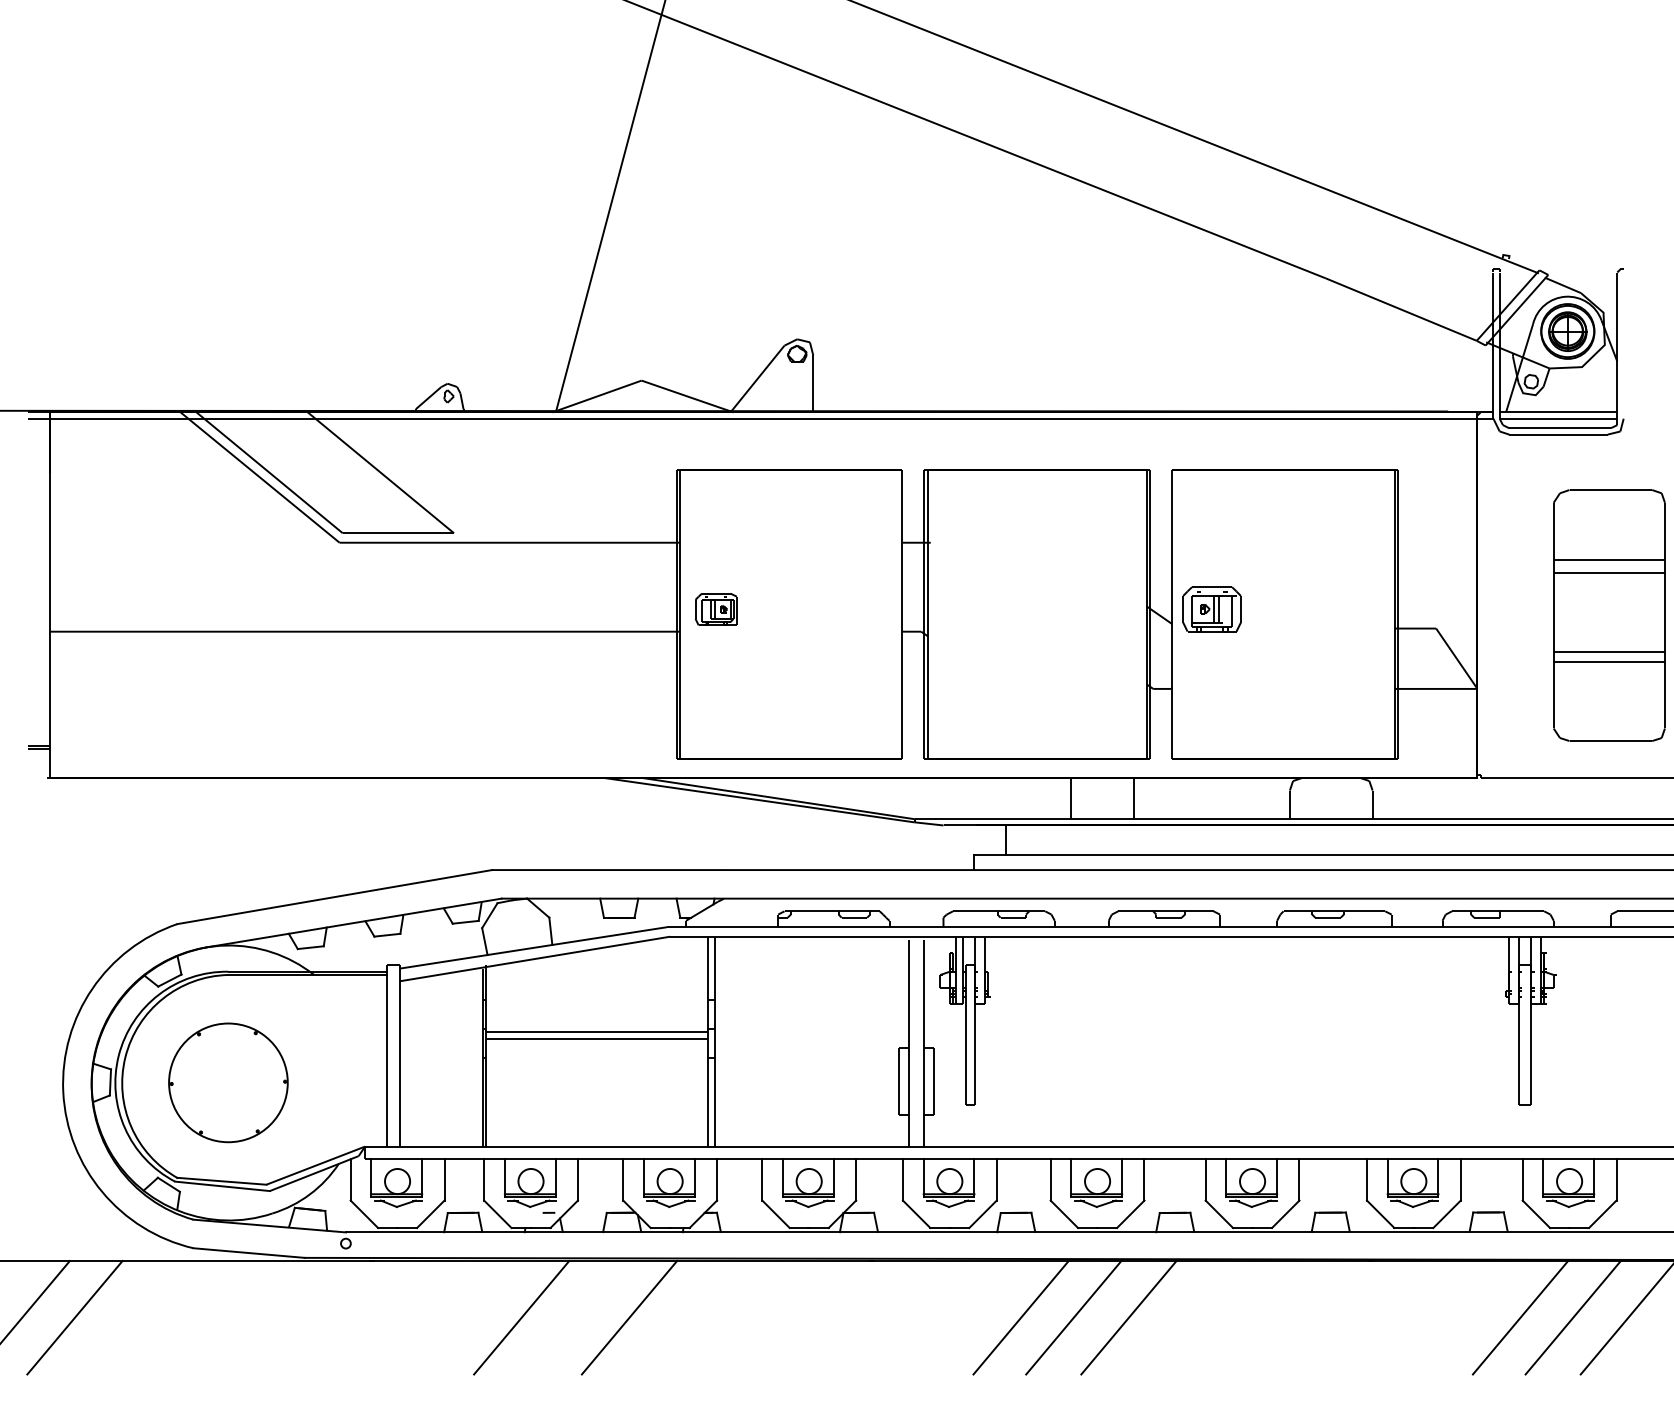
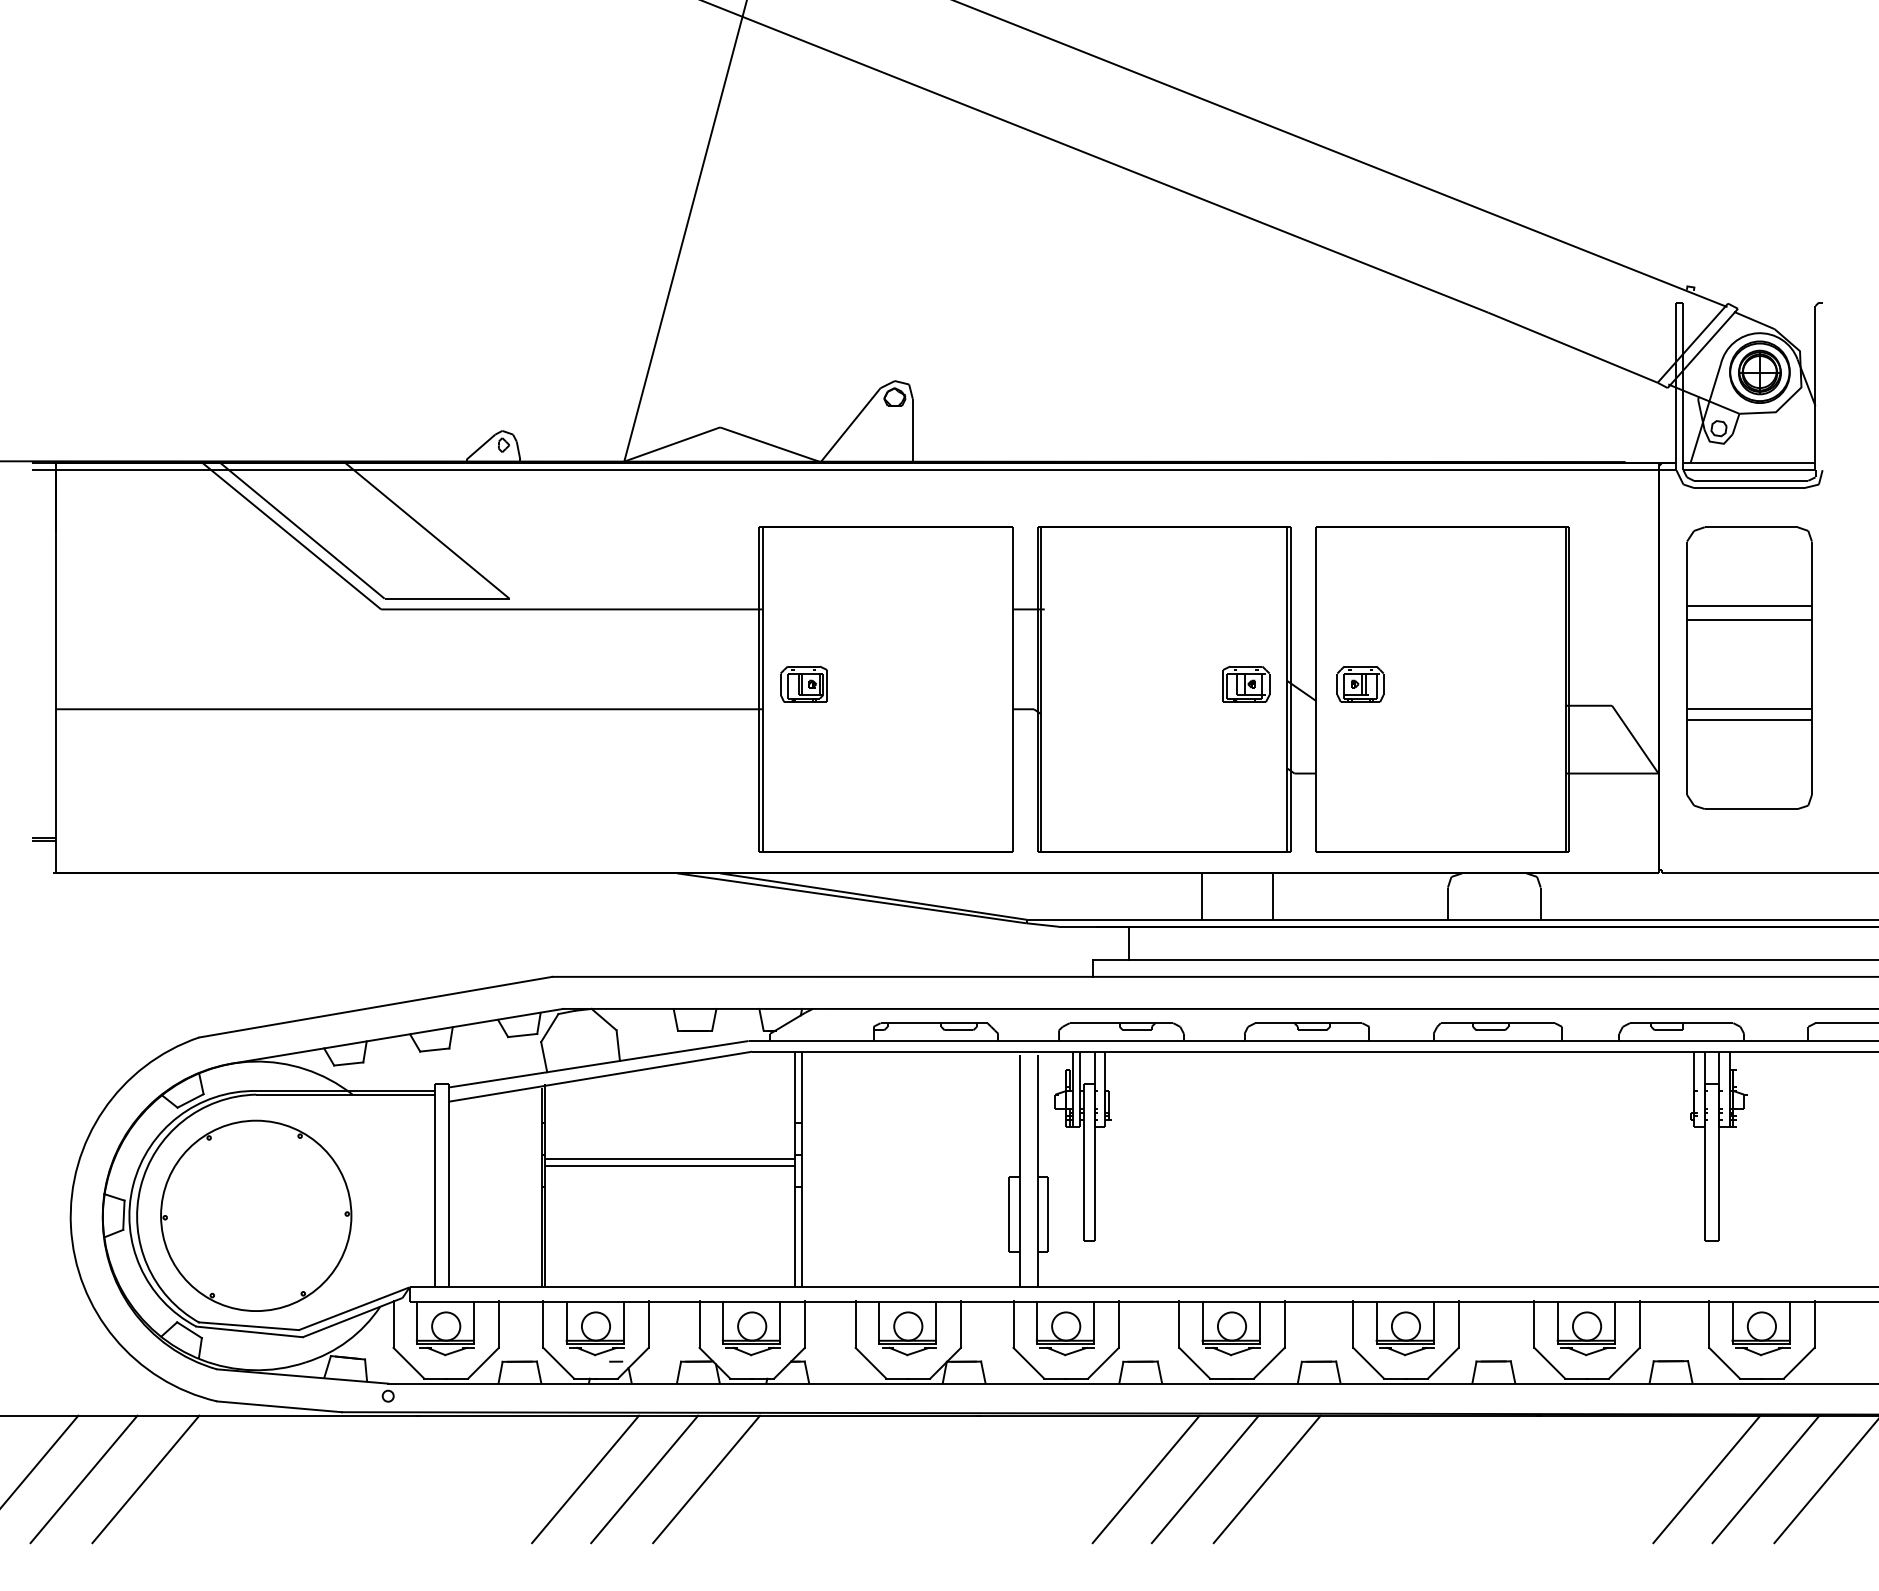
part: (1110, 608) -> (1246, 683), added
part: (1212, 609) -> (1360, 684), size x0.71
part: (1609, 614) -> (1749, 667), moved
part: (228, 1082) -> (256, 1215), size x1.43
line: (129, 1317) -> (145, 1479), added
line: (574, 1317) -> (644, 1479), added

